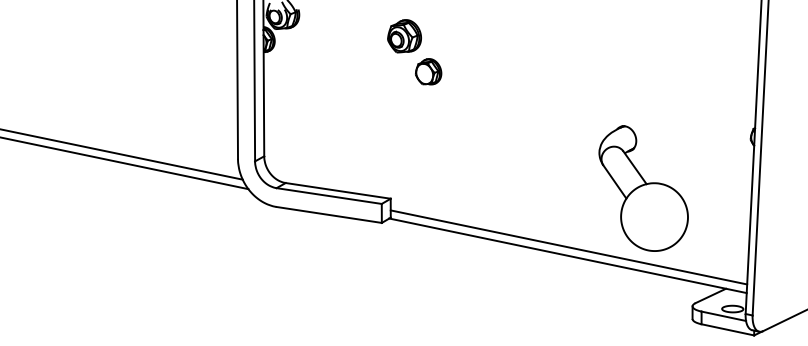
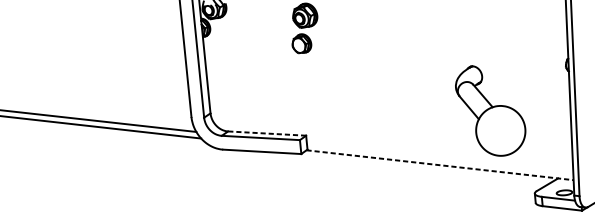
part: (428, 71) -> (301, 43), moved
line: (337, 190) -> (266, 133), solid -> dashed
line: (568, 247) -> (439, 159), removed
line: (568, 255) -> (440, 164), solid -> dashed

